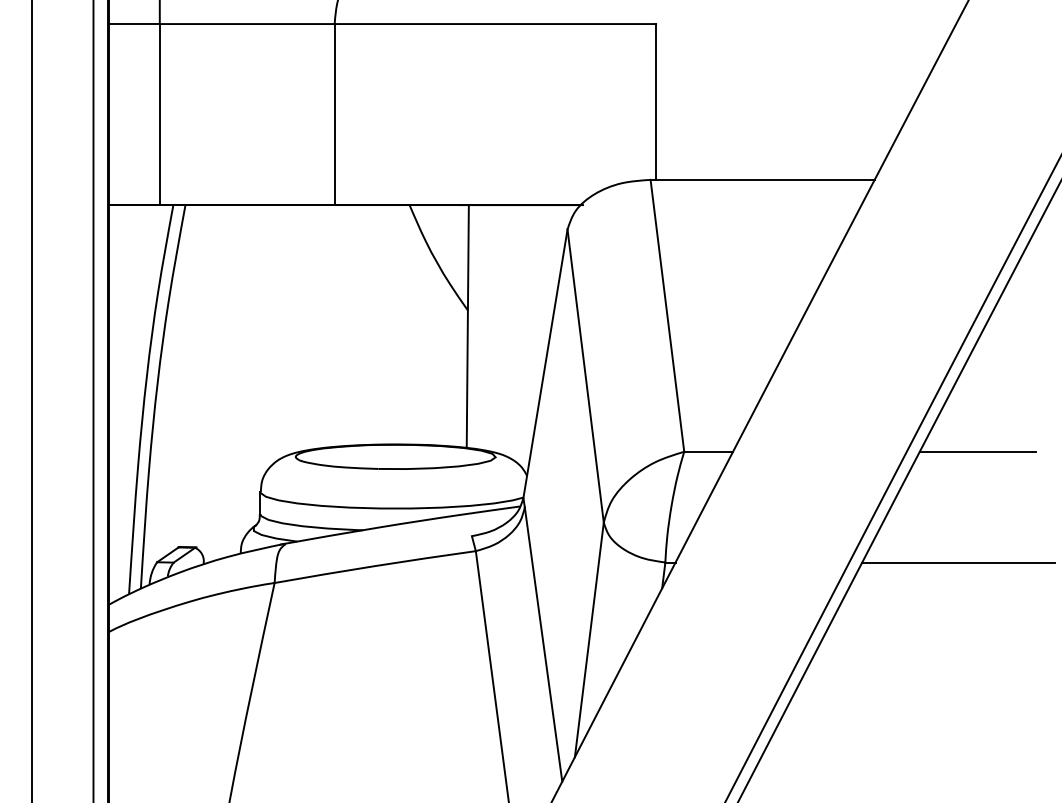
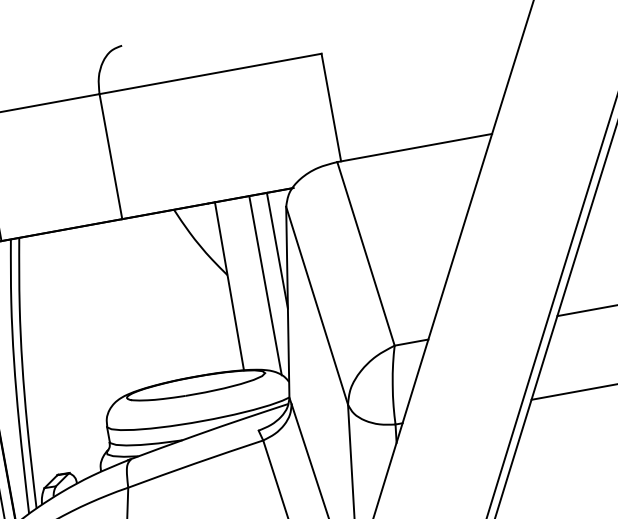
line: (544, 288) -> (277, 250), added
line: (518, 334) -> (265, 285), added

